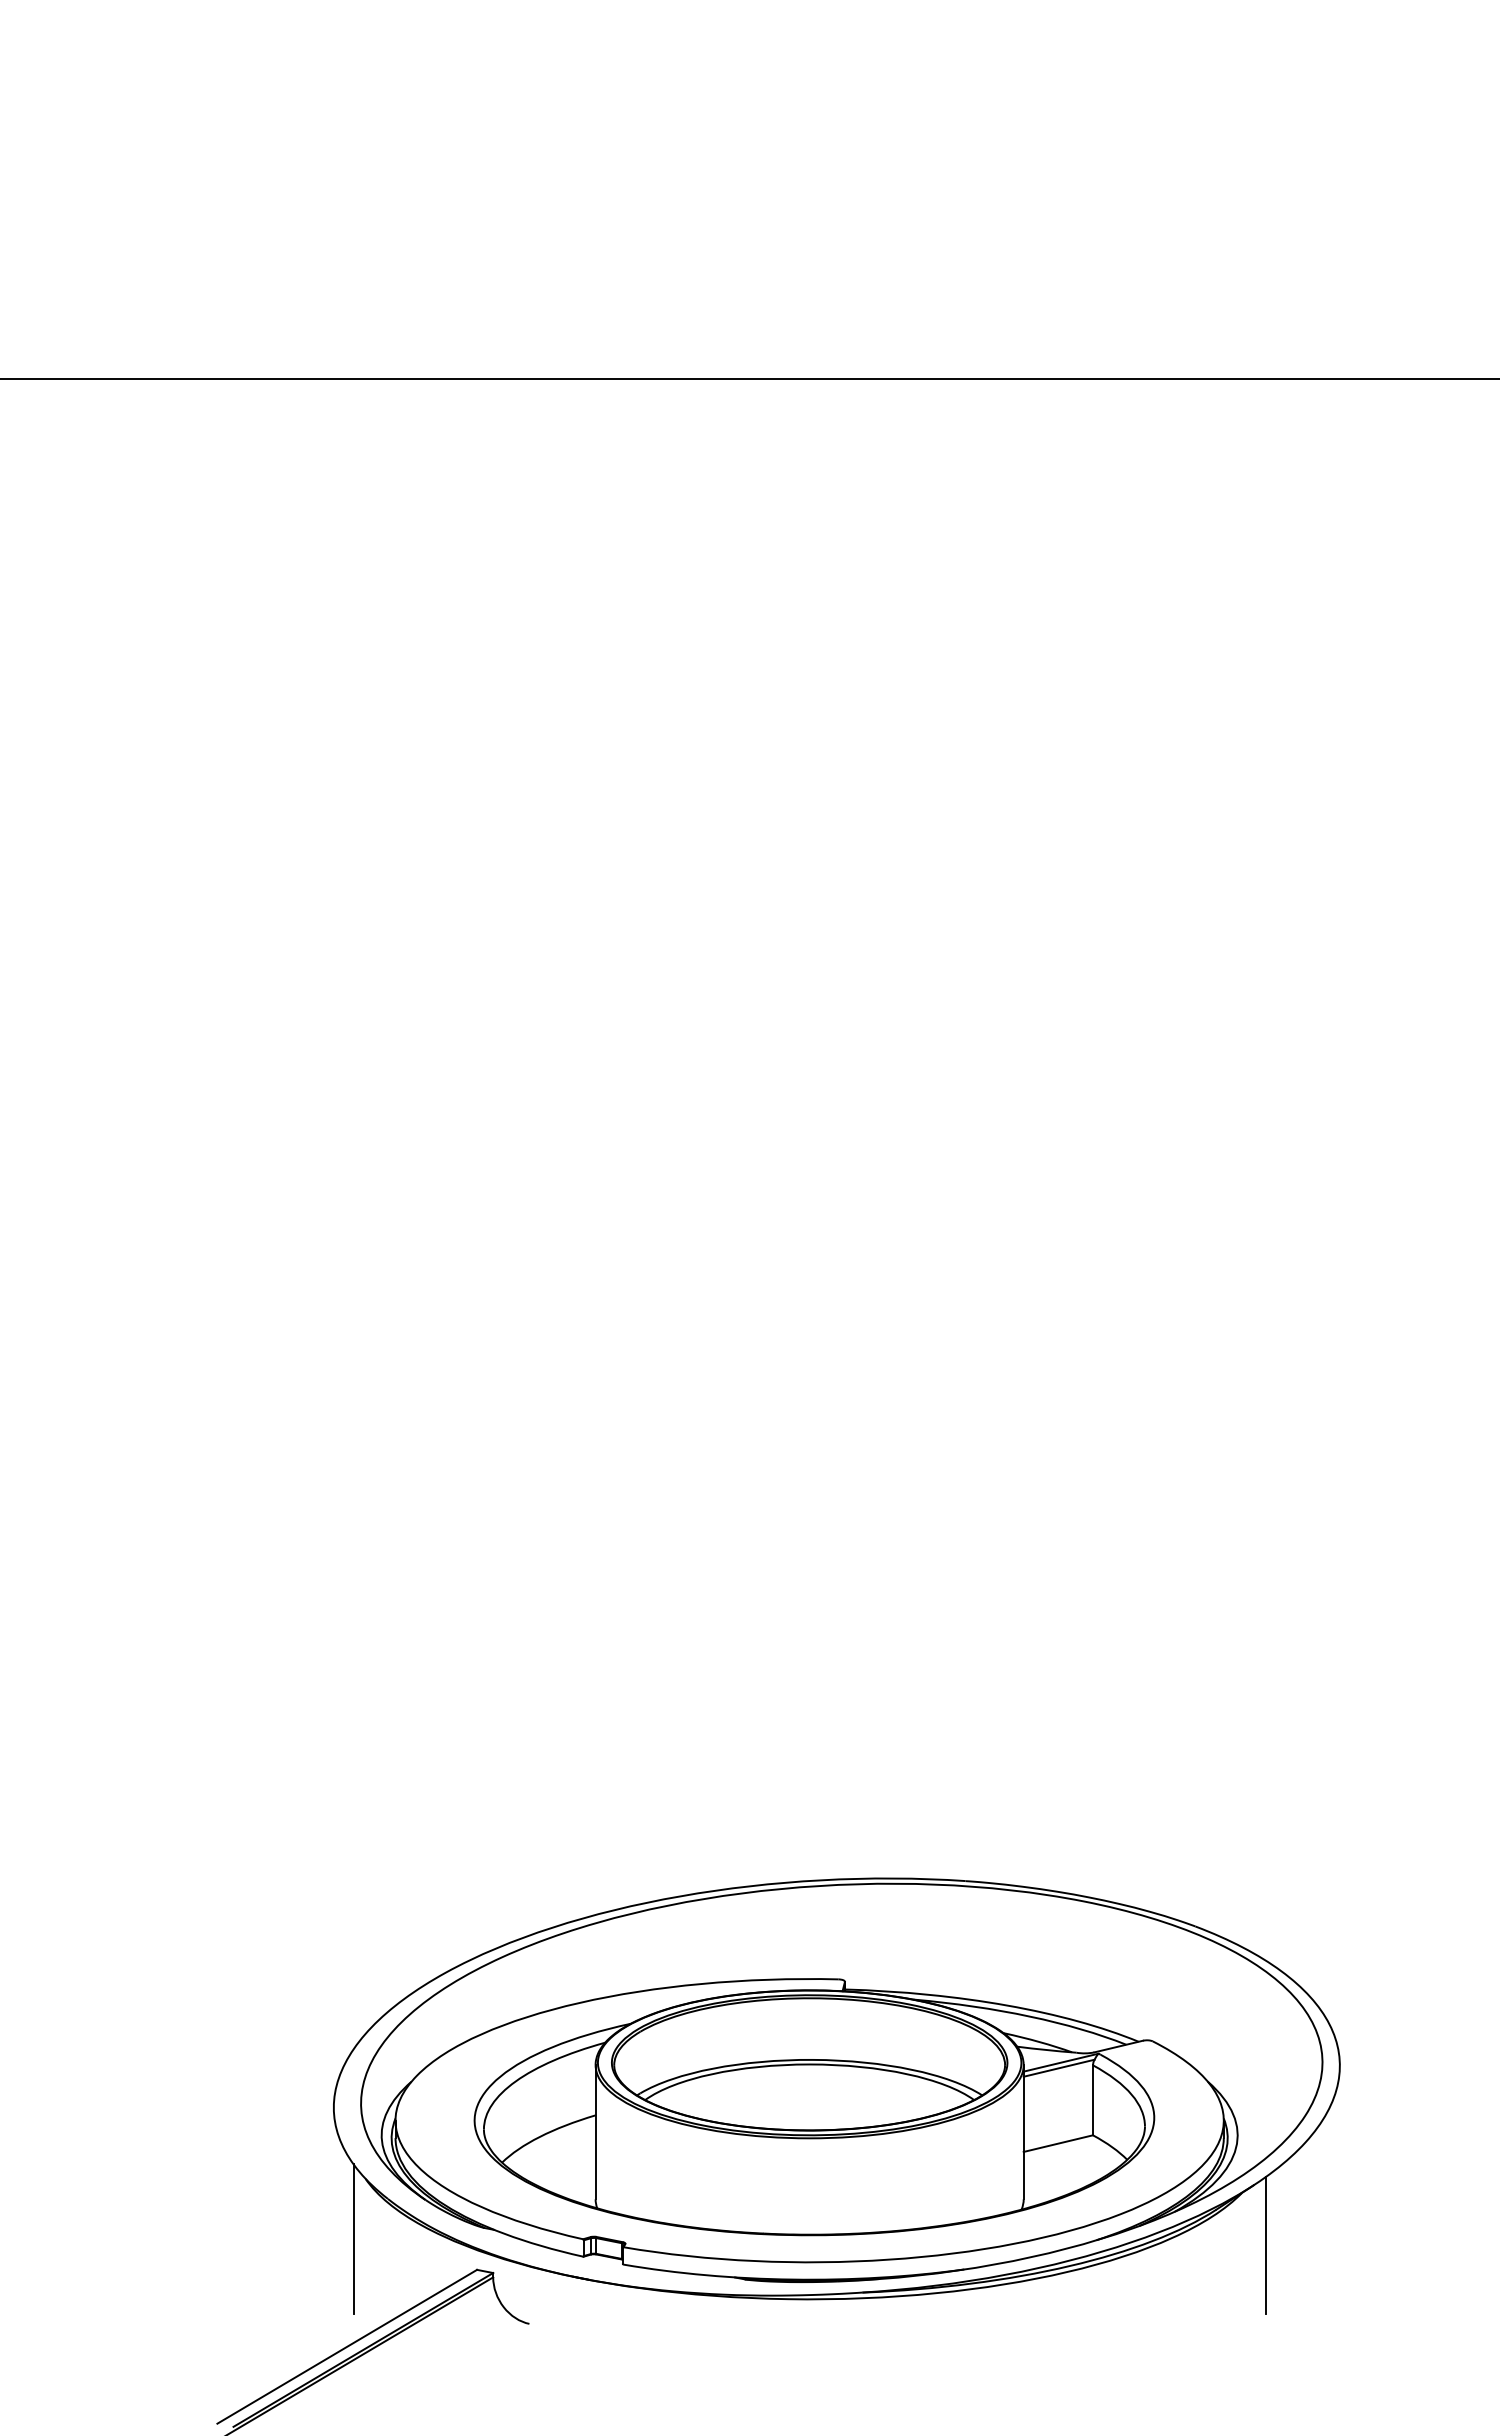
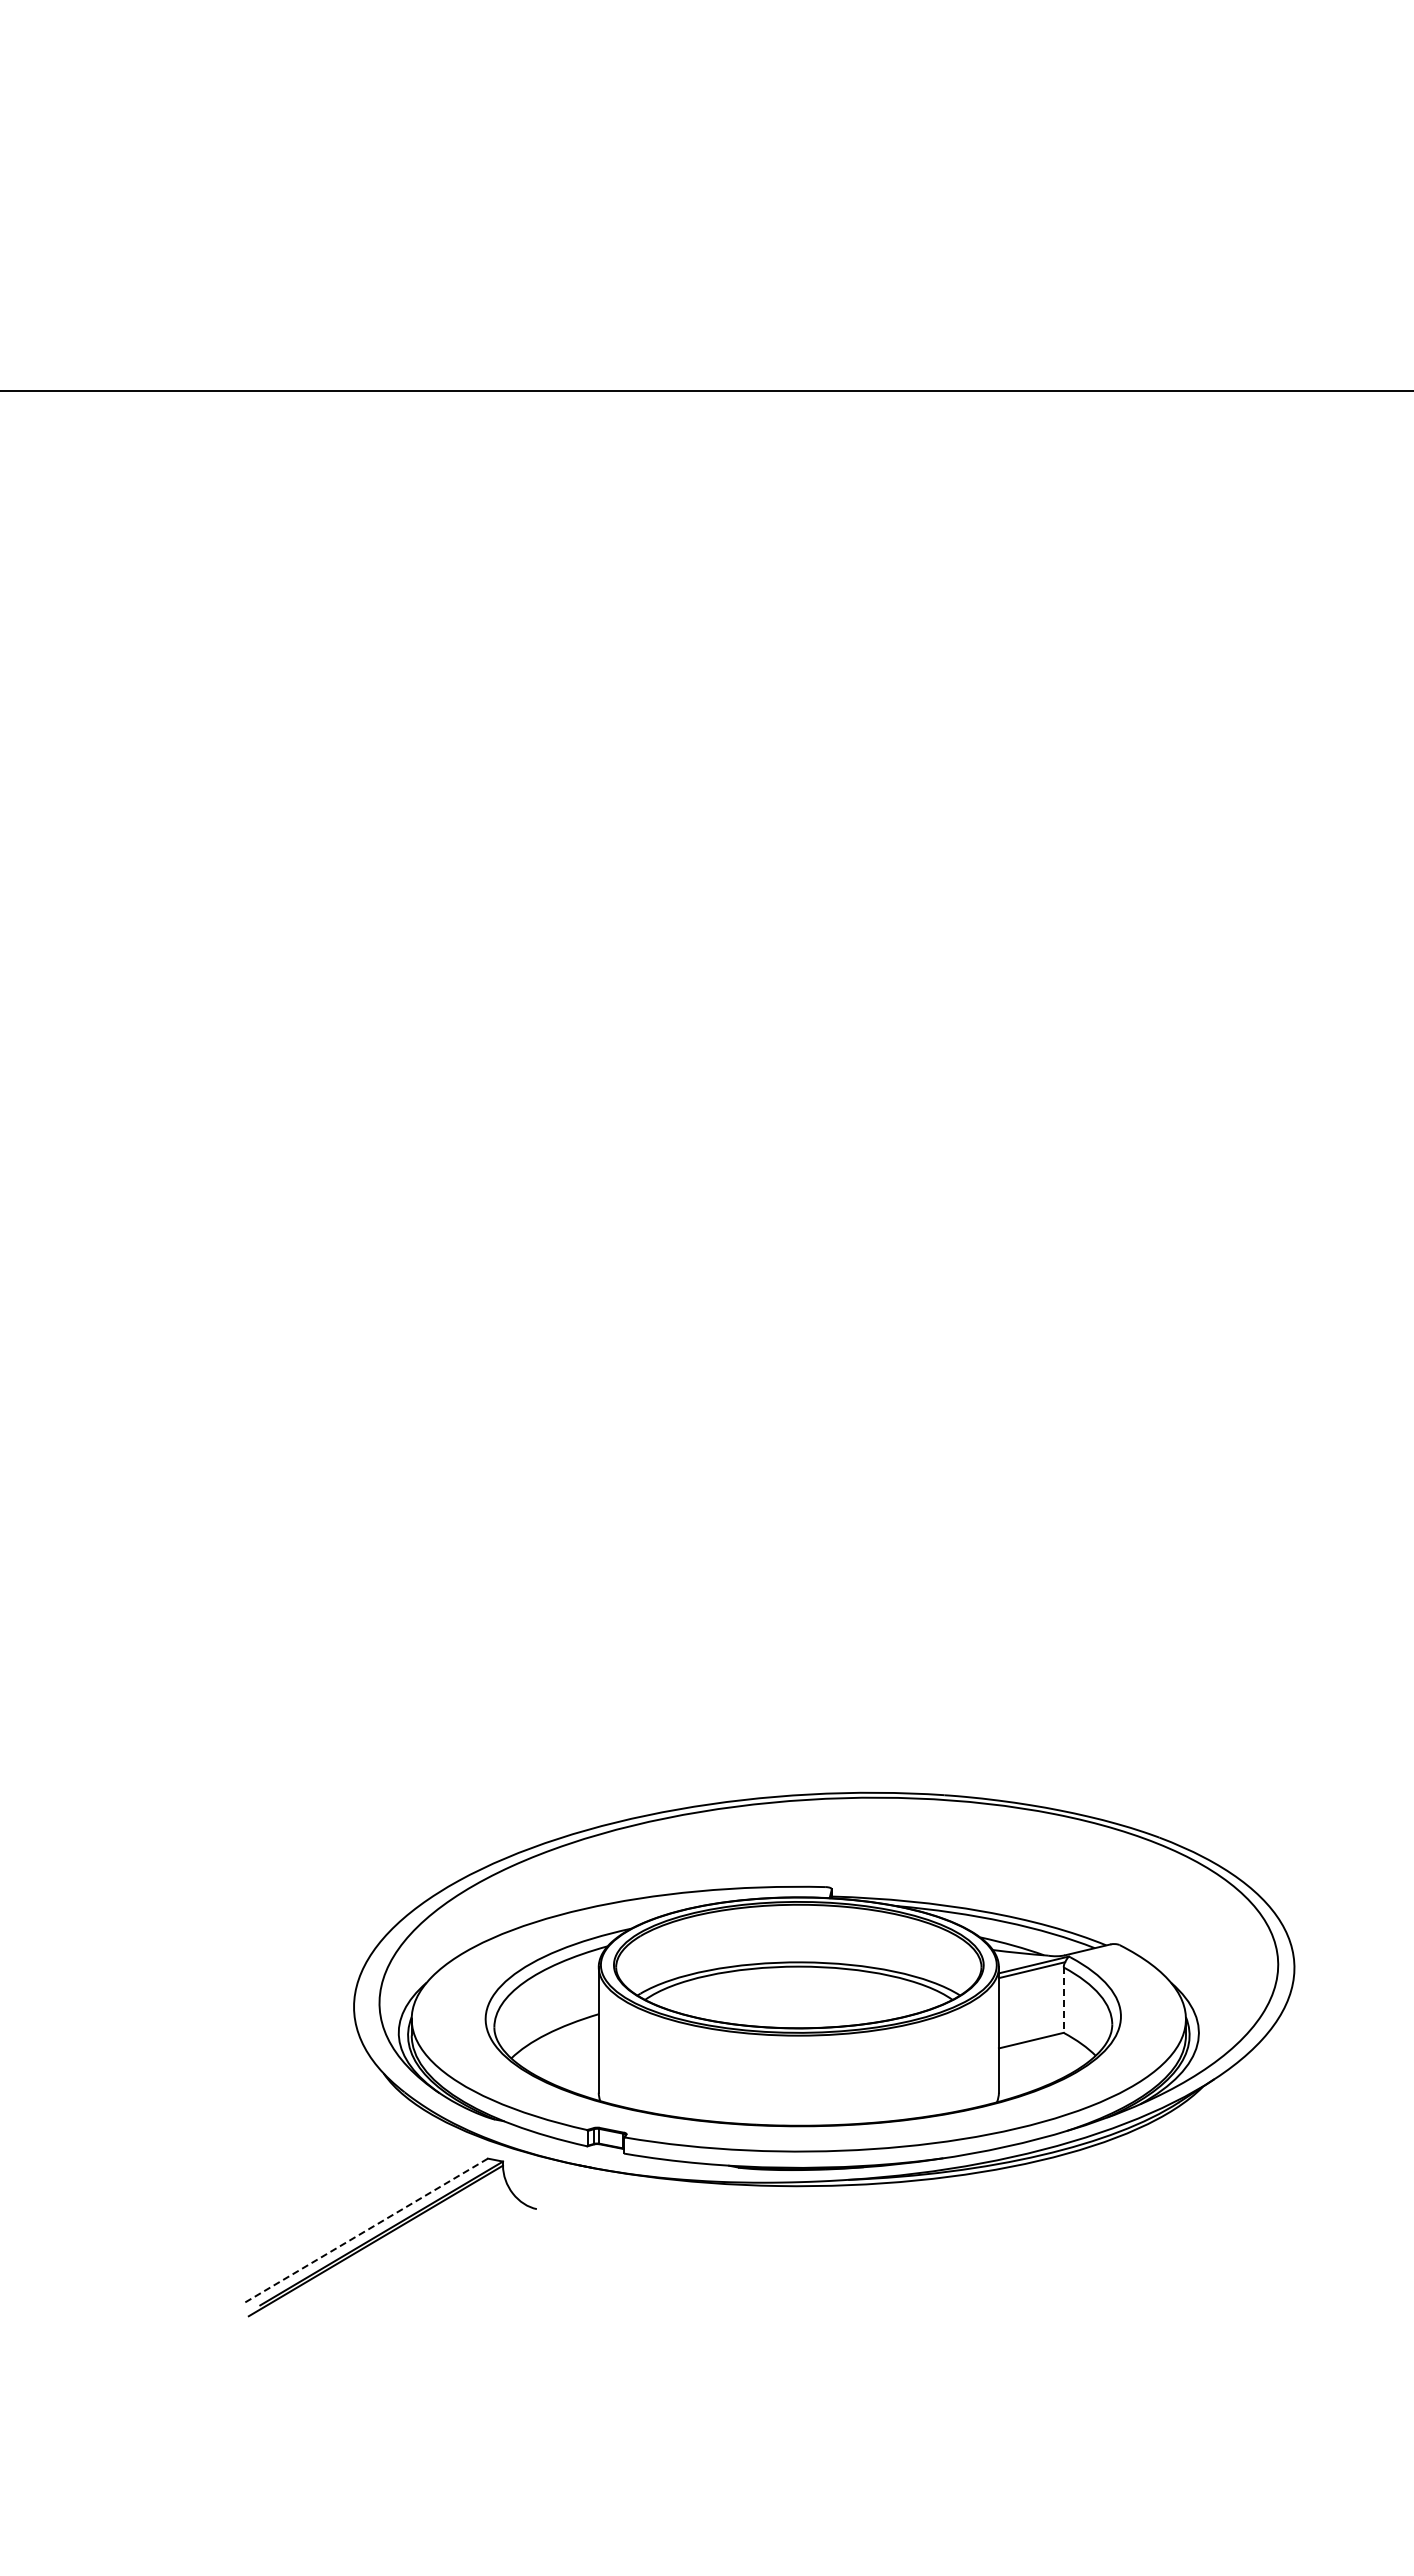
line: (1092, 2100) -> (1063, 2000), solid -> dashed
line: (353, 2238) -> (372, 2129), removed
line: (1266, 2245) -> (1225, 2135), removed
line: (347, 2346) -> (366, 2230), solid -> dashed

